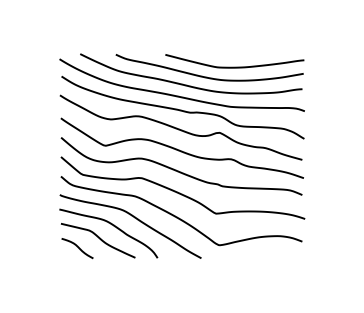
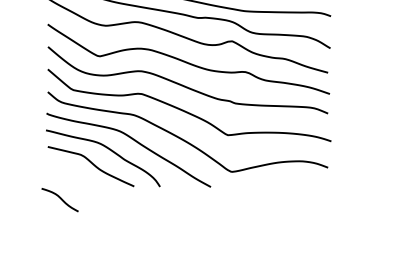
curve: (77, 247) -> (60, 198), moved

